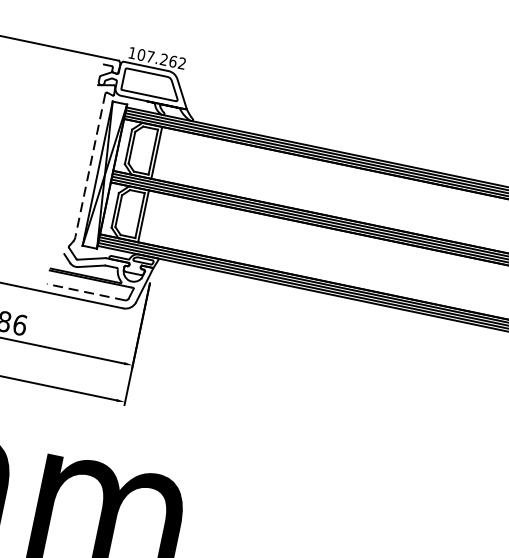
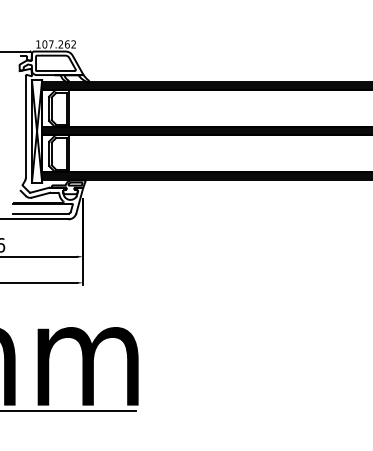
line: (90, 164) -> (25, 126), dashed -> solid
line: (85, 291) -> (40, 213), dashed -> solid

